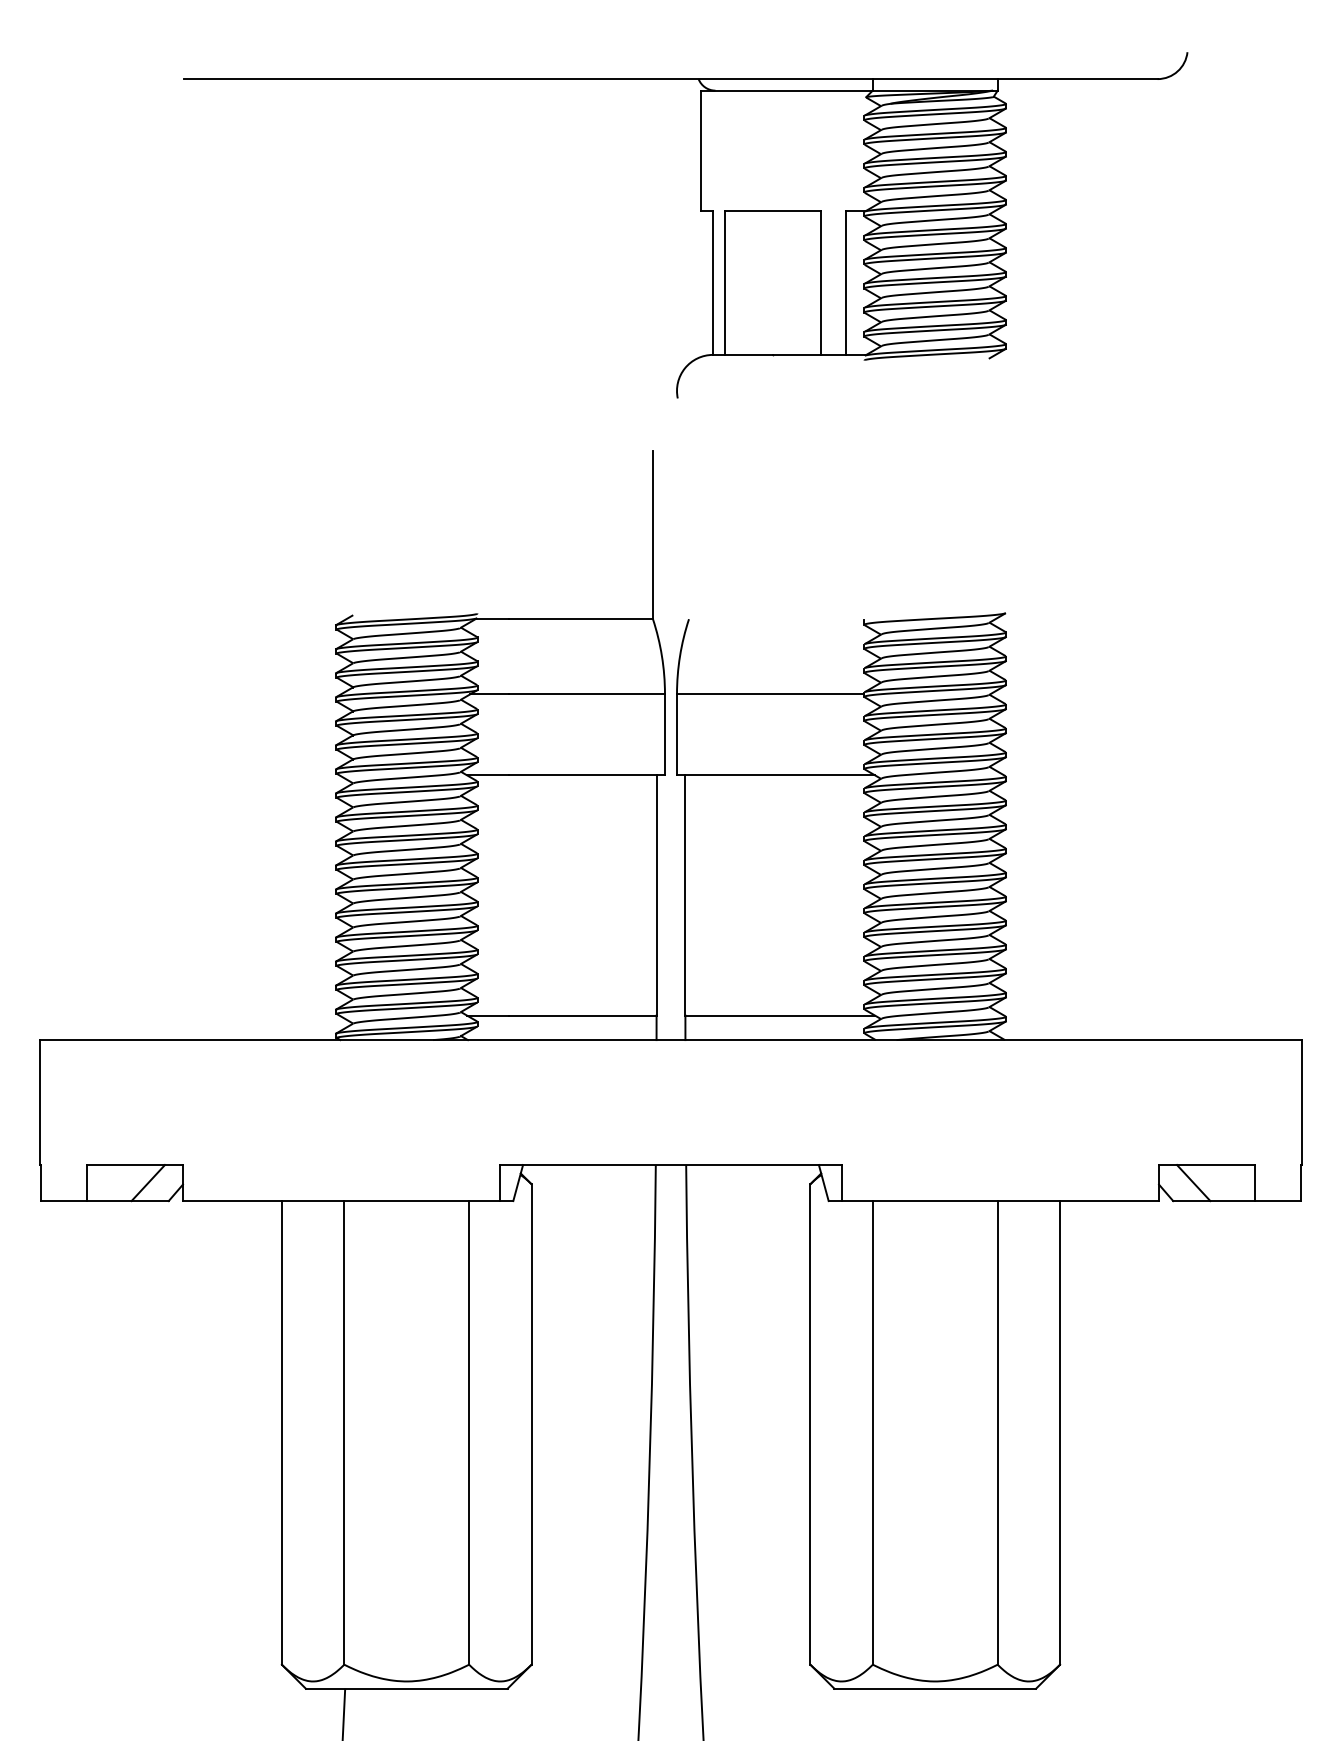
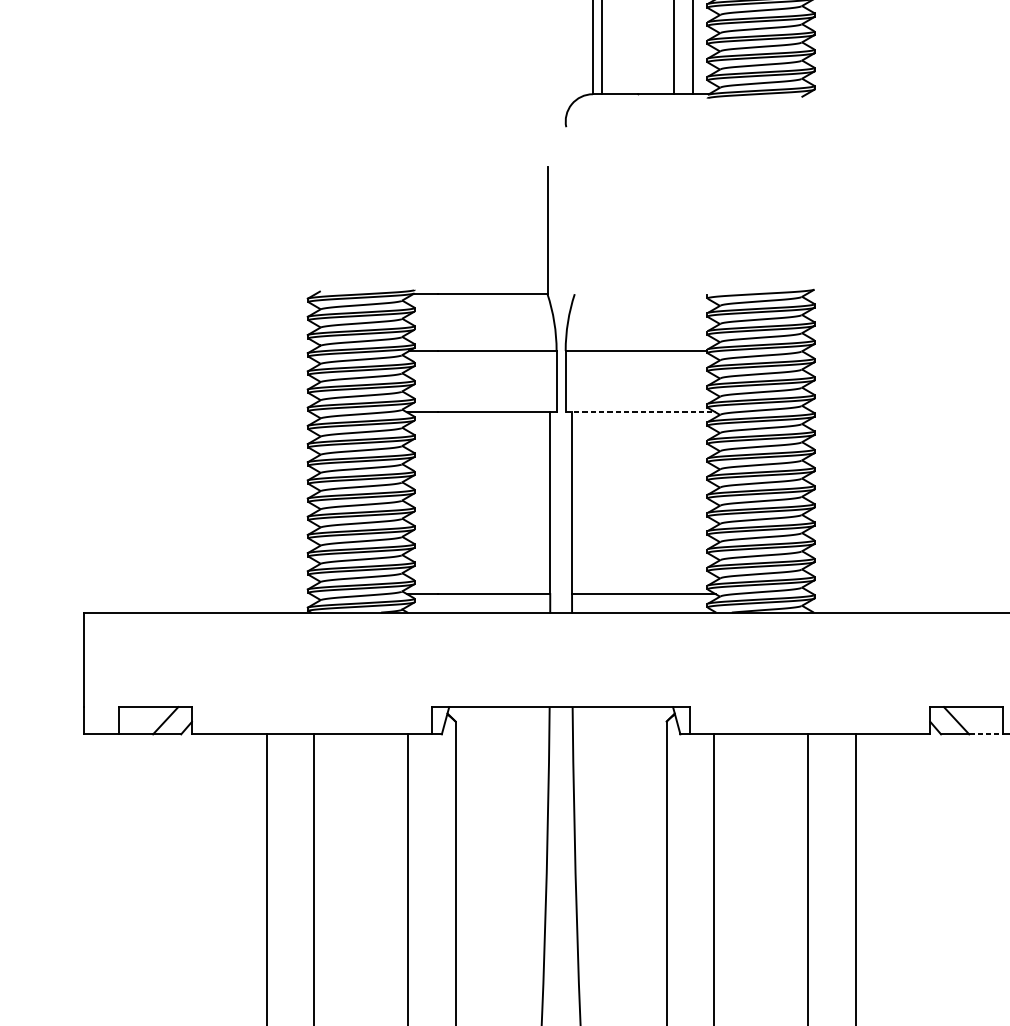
line: (776, 775) -> (640, 412), solid -> dashed
line: (1233, 1201) -> (986, 734), solid -> dashed

